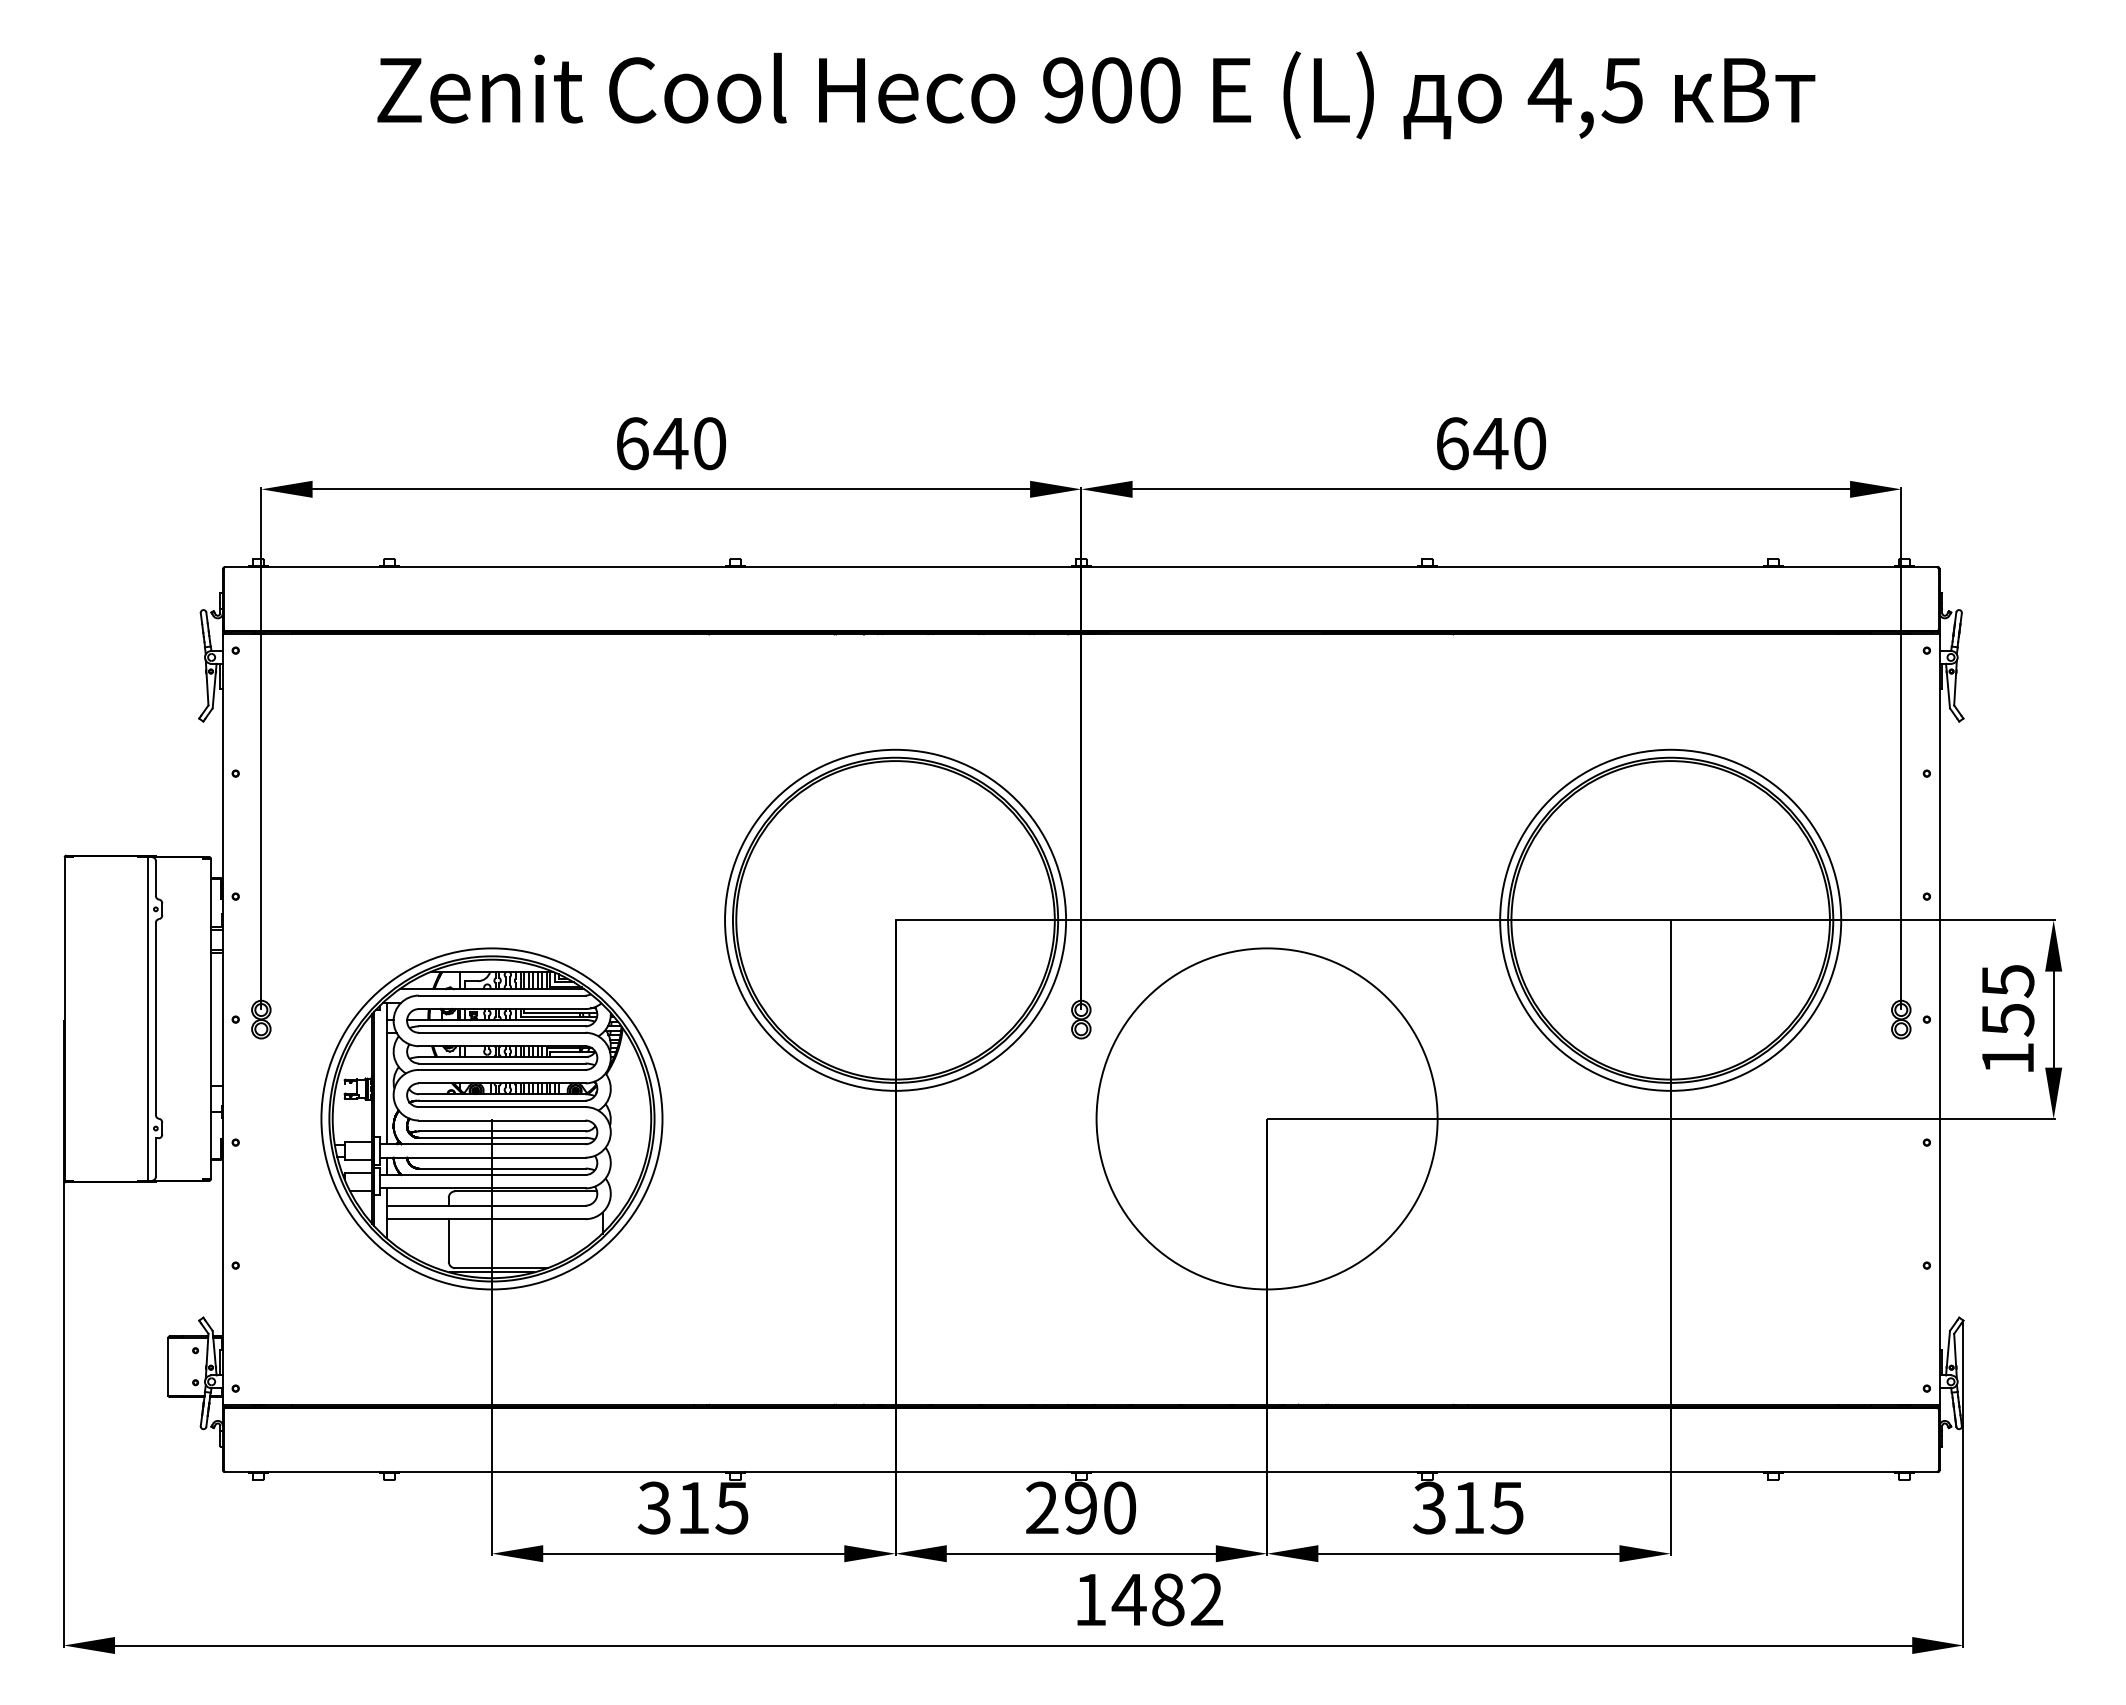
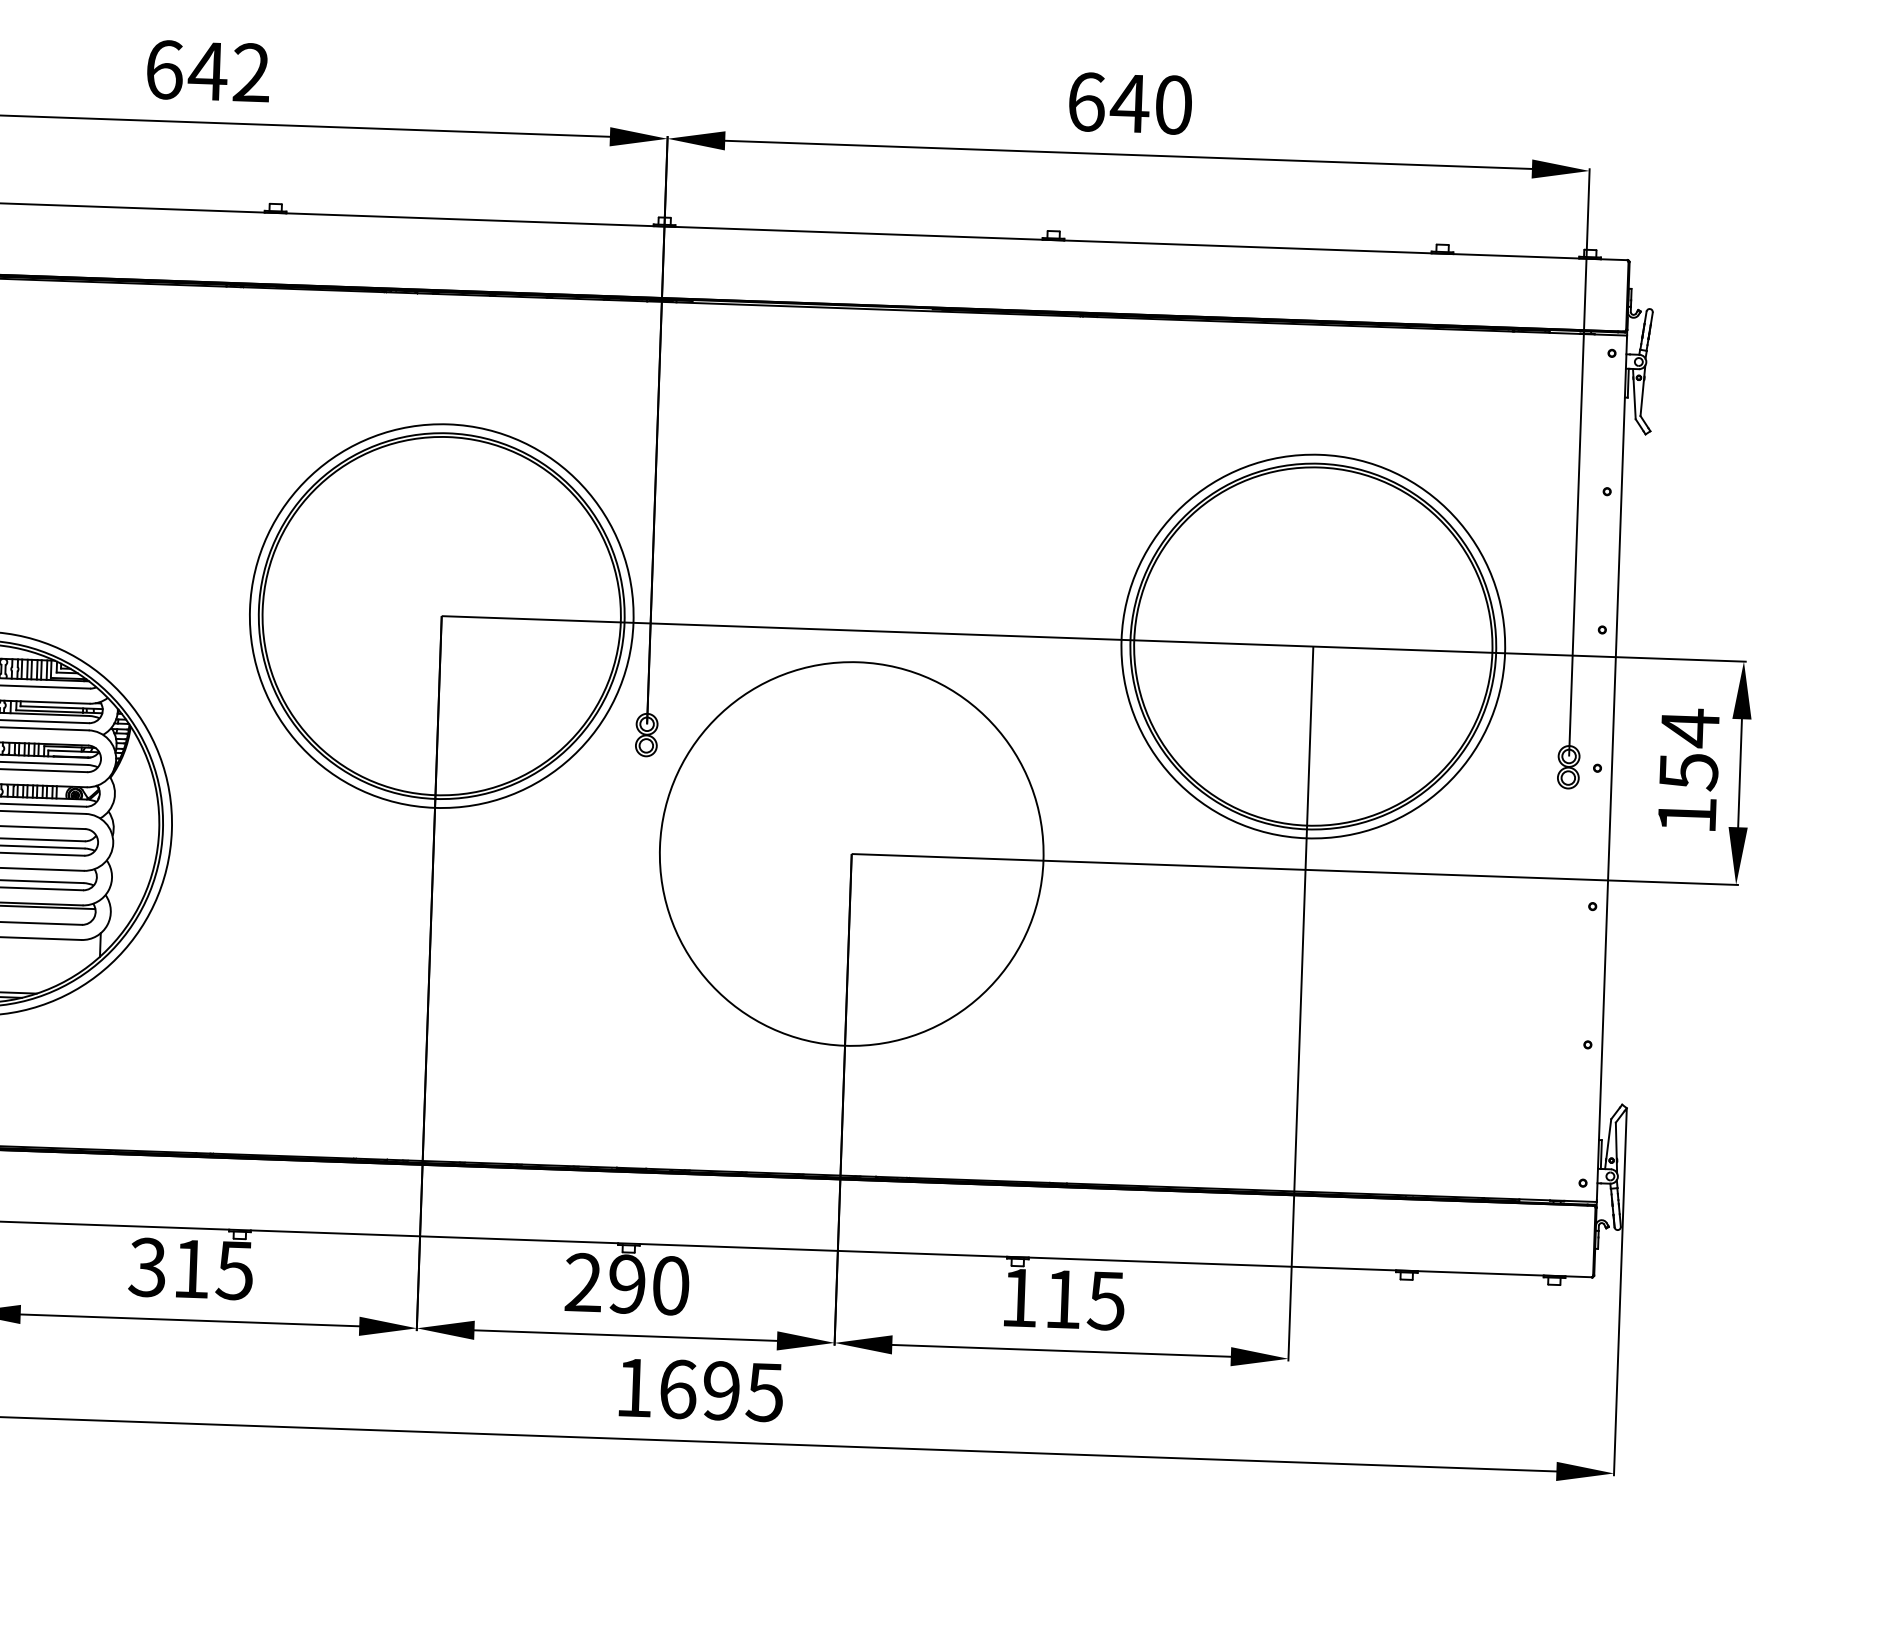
text: (709, 443) -> (251, 72), 640 -> 642
text: (2008, 980) -> (1690, 727), 155 -> 154
text: (1429, 1507) -> (1019, 1297), 315 -> 115
text: (1167, 1599) -> (720, 1390), 1482 -> 1695

